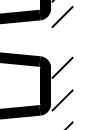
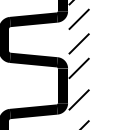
line: (61, 42) -> (78, 43), added

